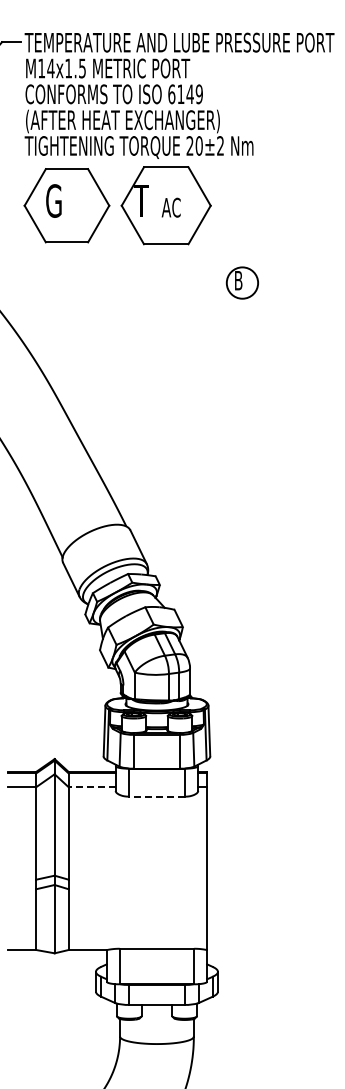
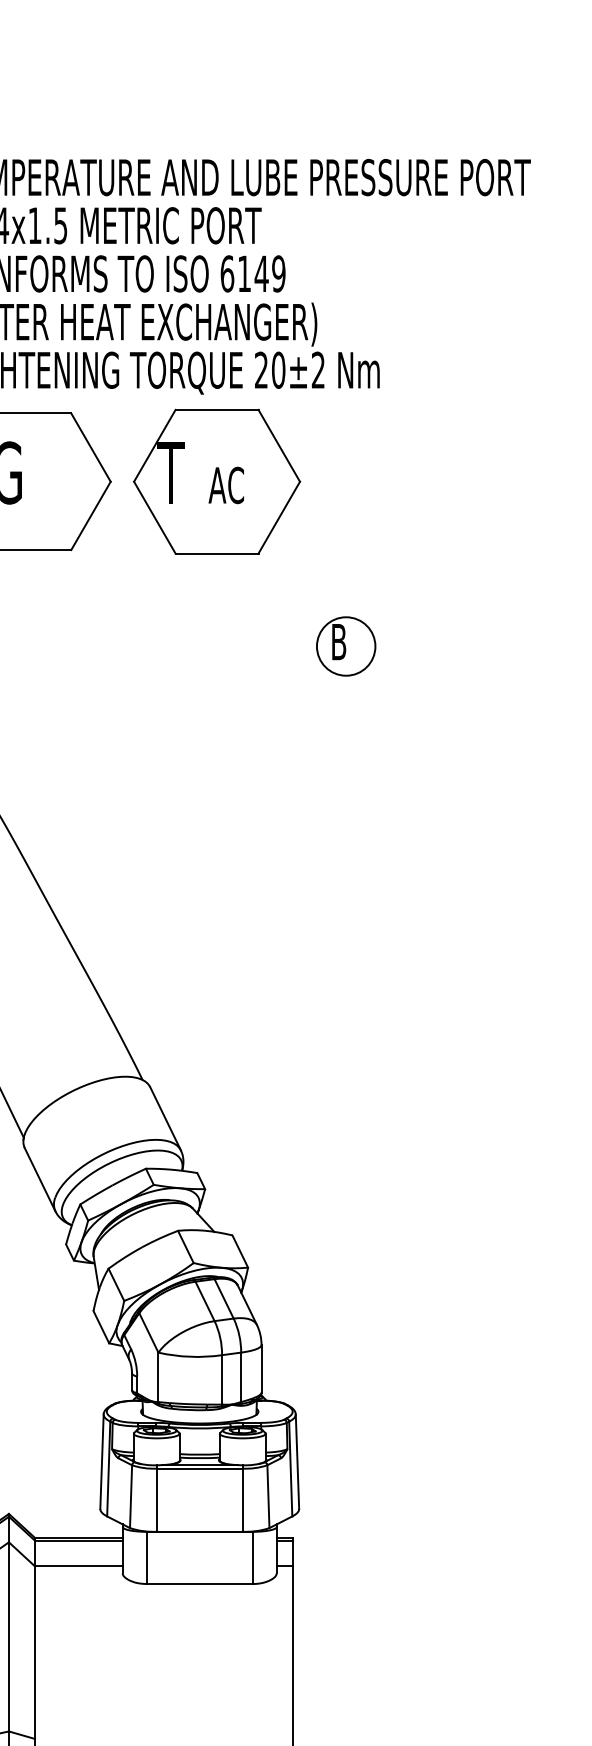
part: (241, 282) -> (344, 645), moved
line: (91, 787) -> (77, 1566), dashed -> solid
line: (156, 796) -> (198, 1583), dashed -> solid

